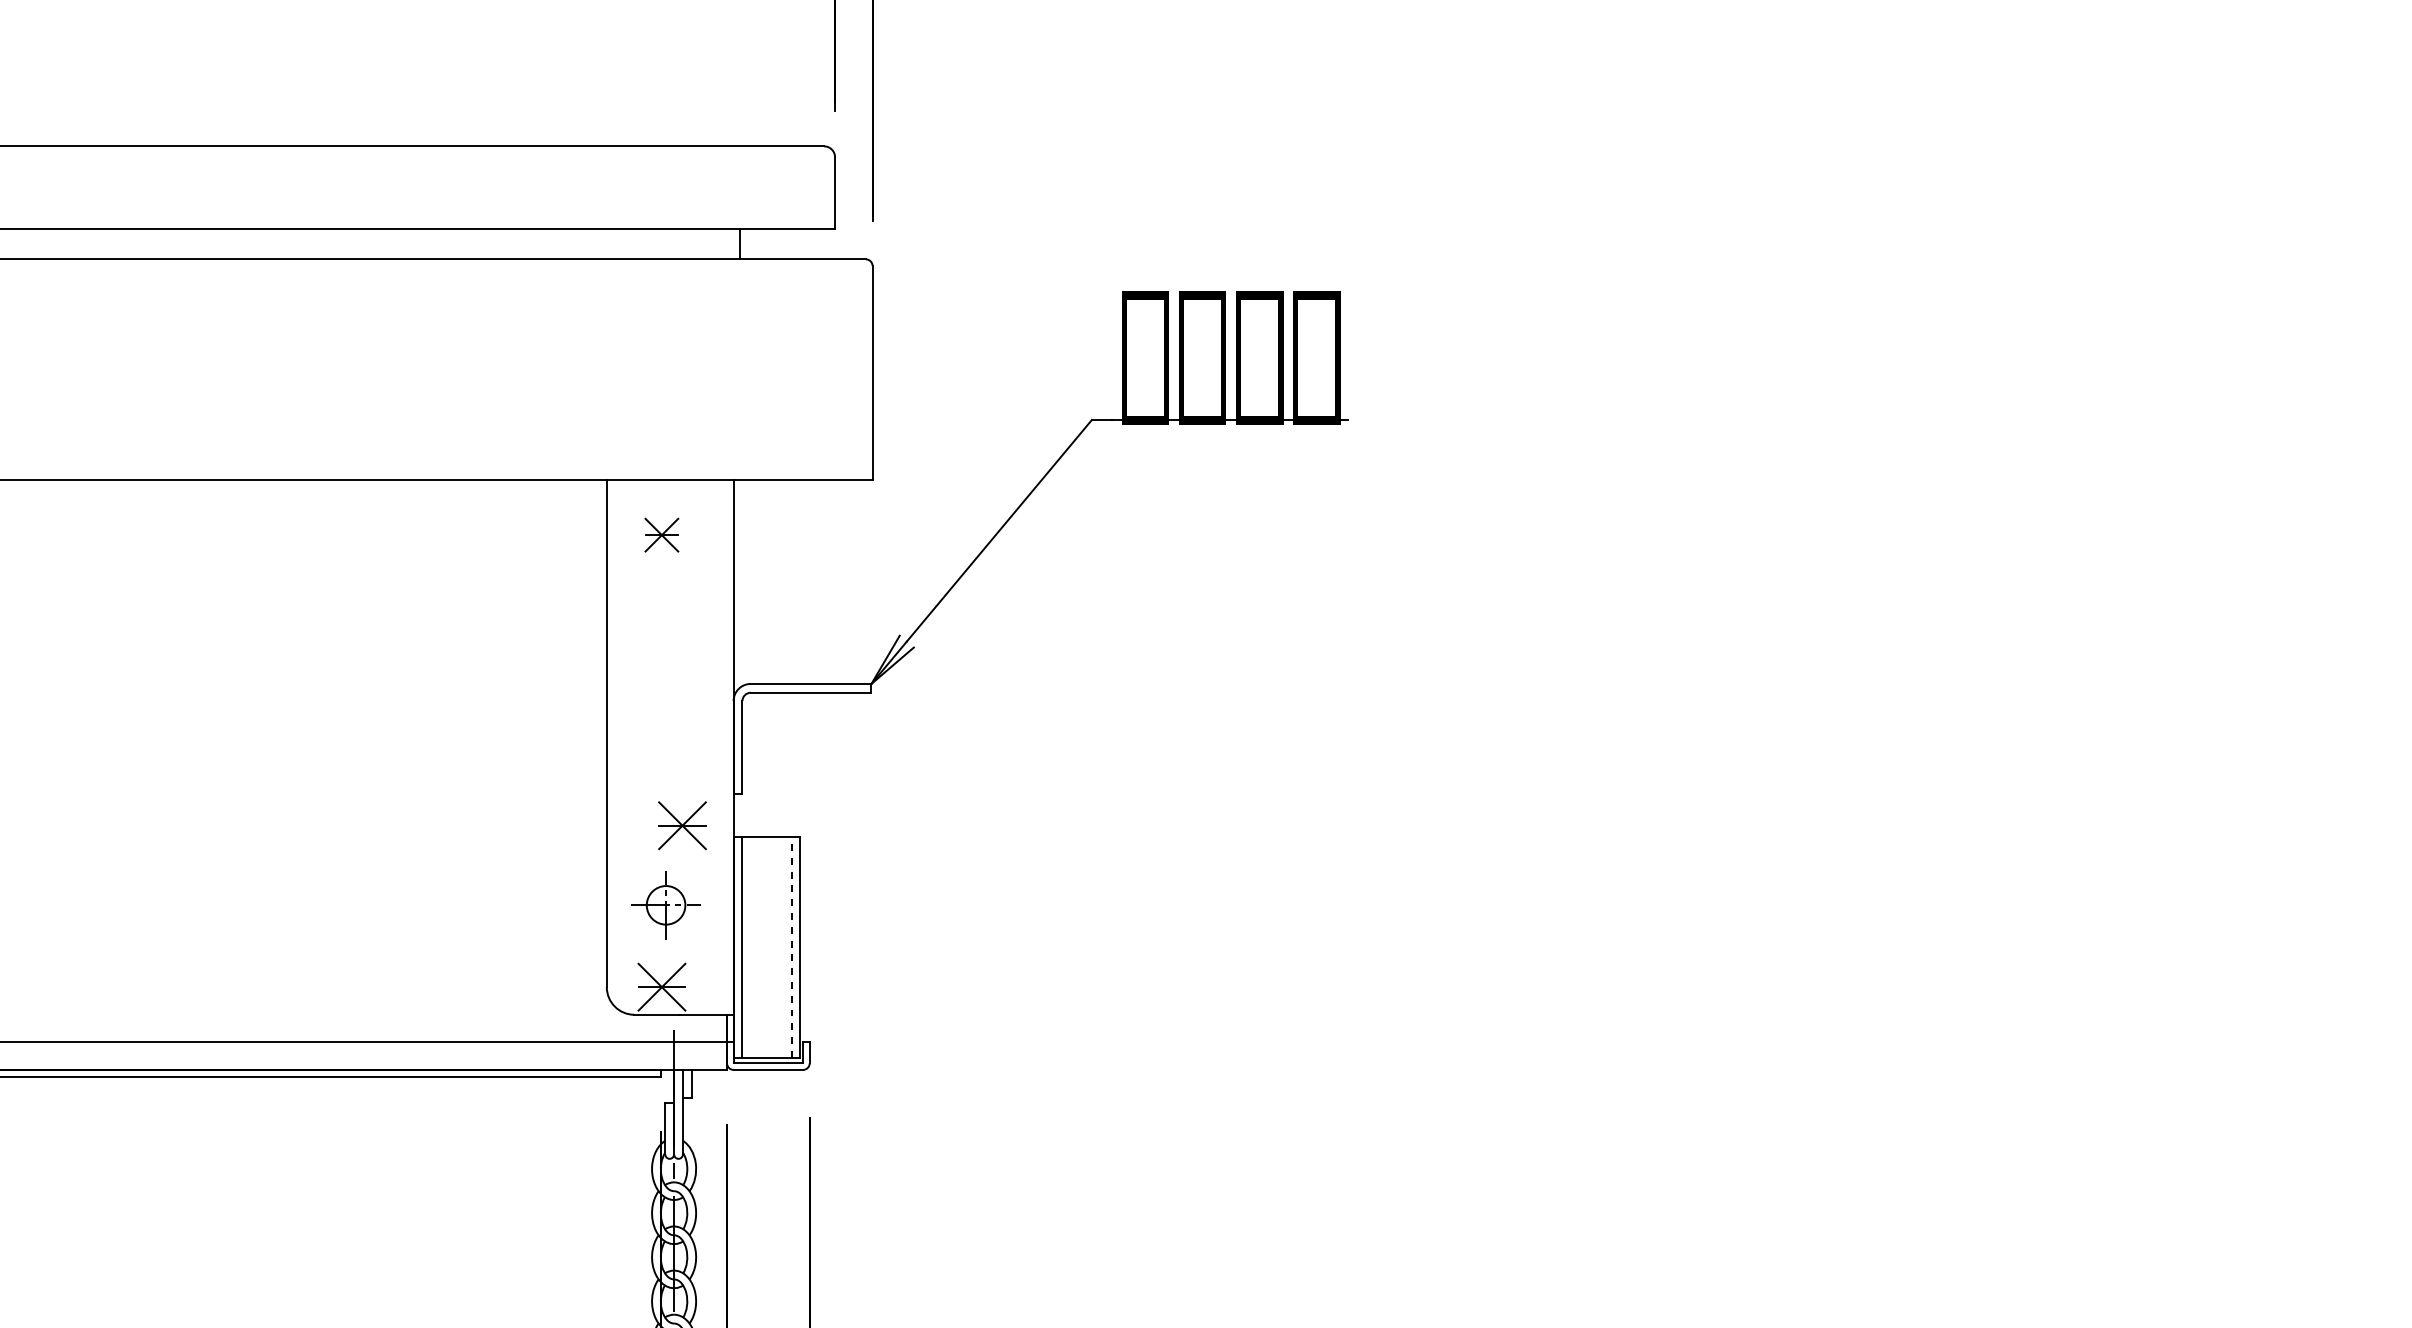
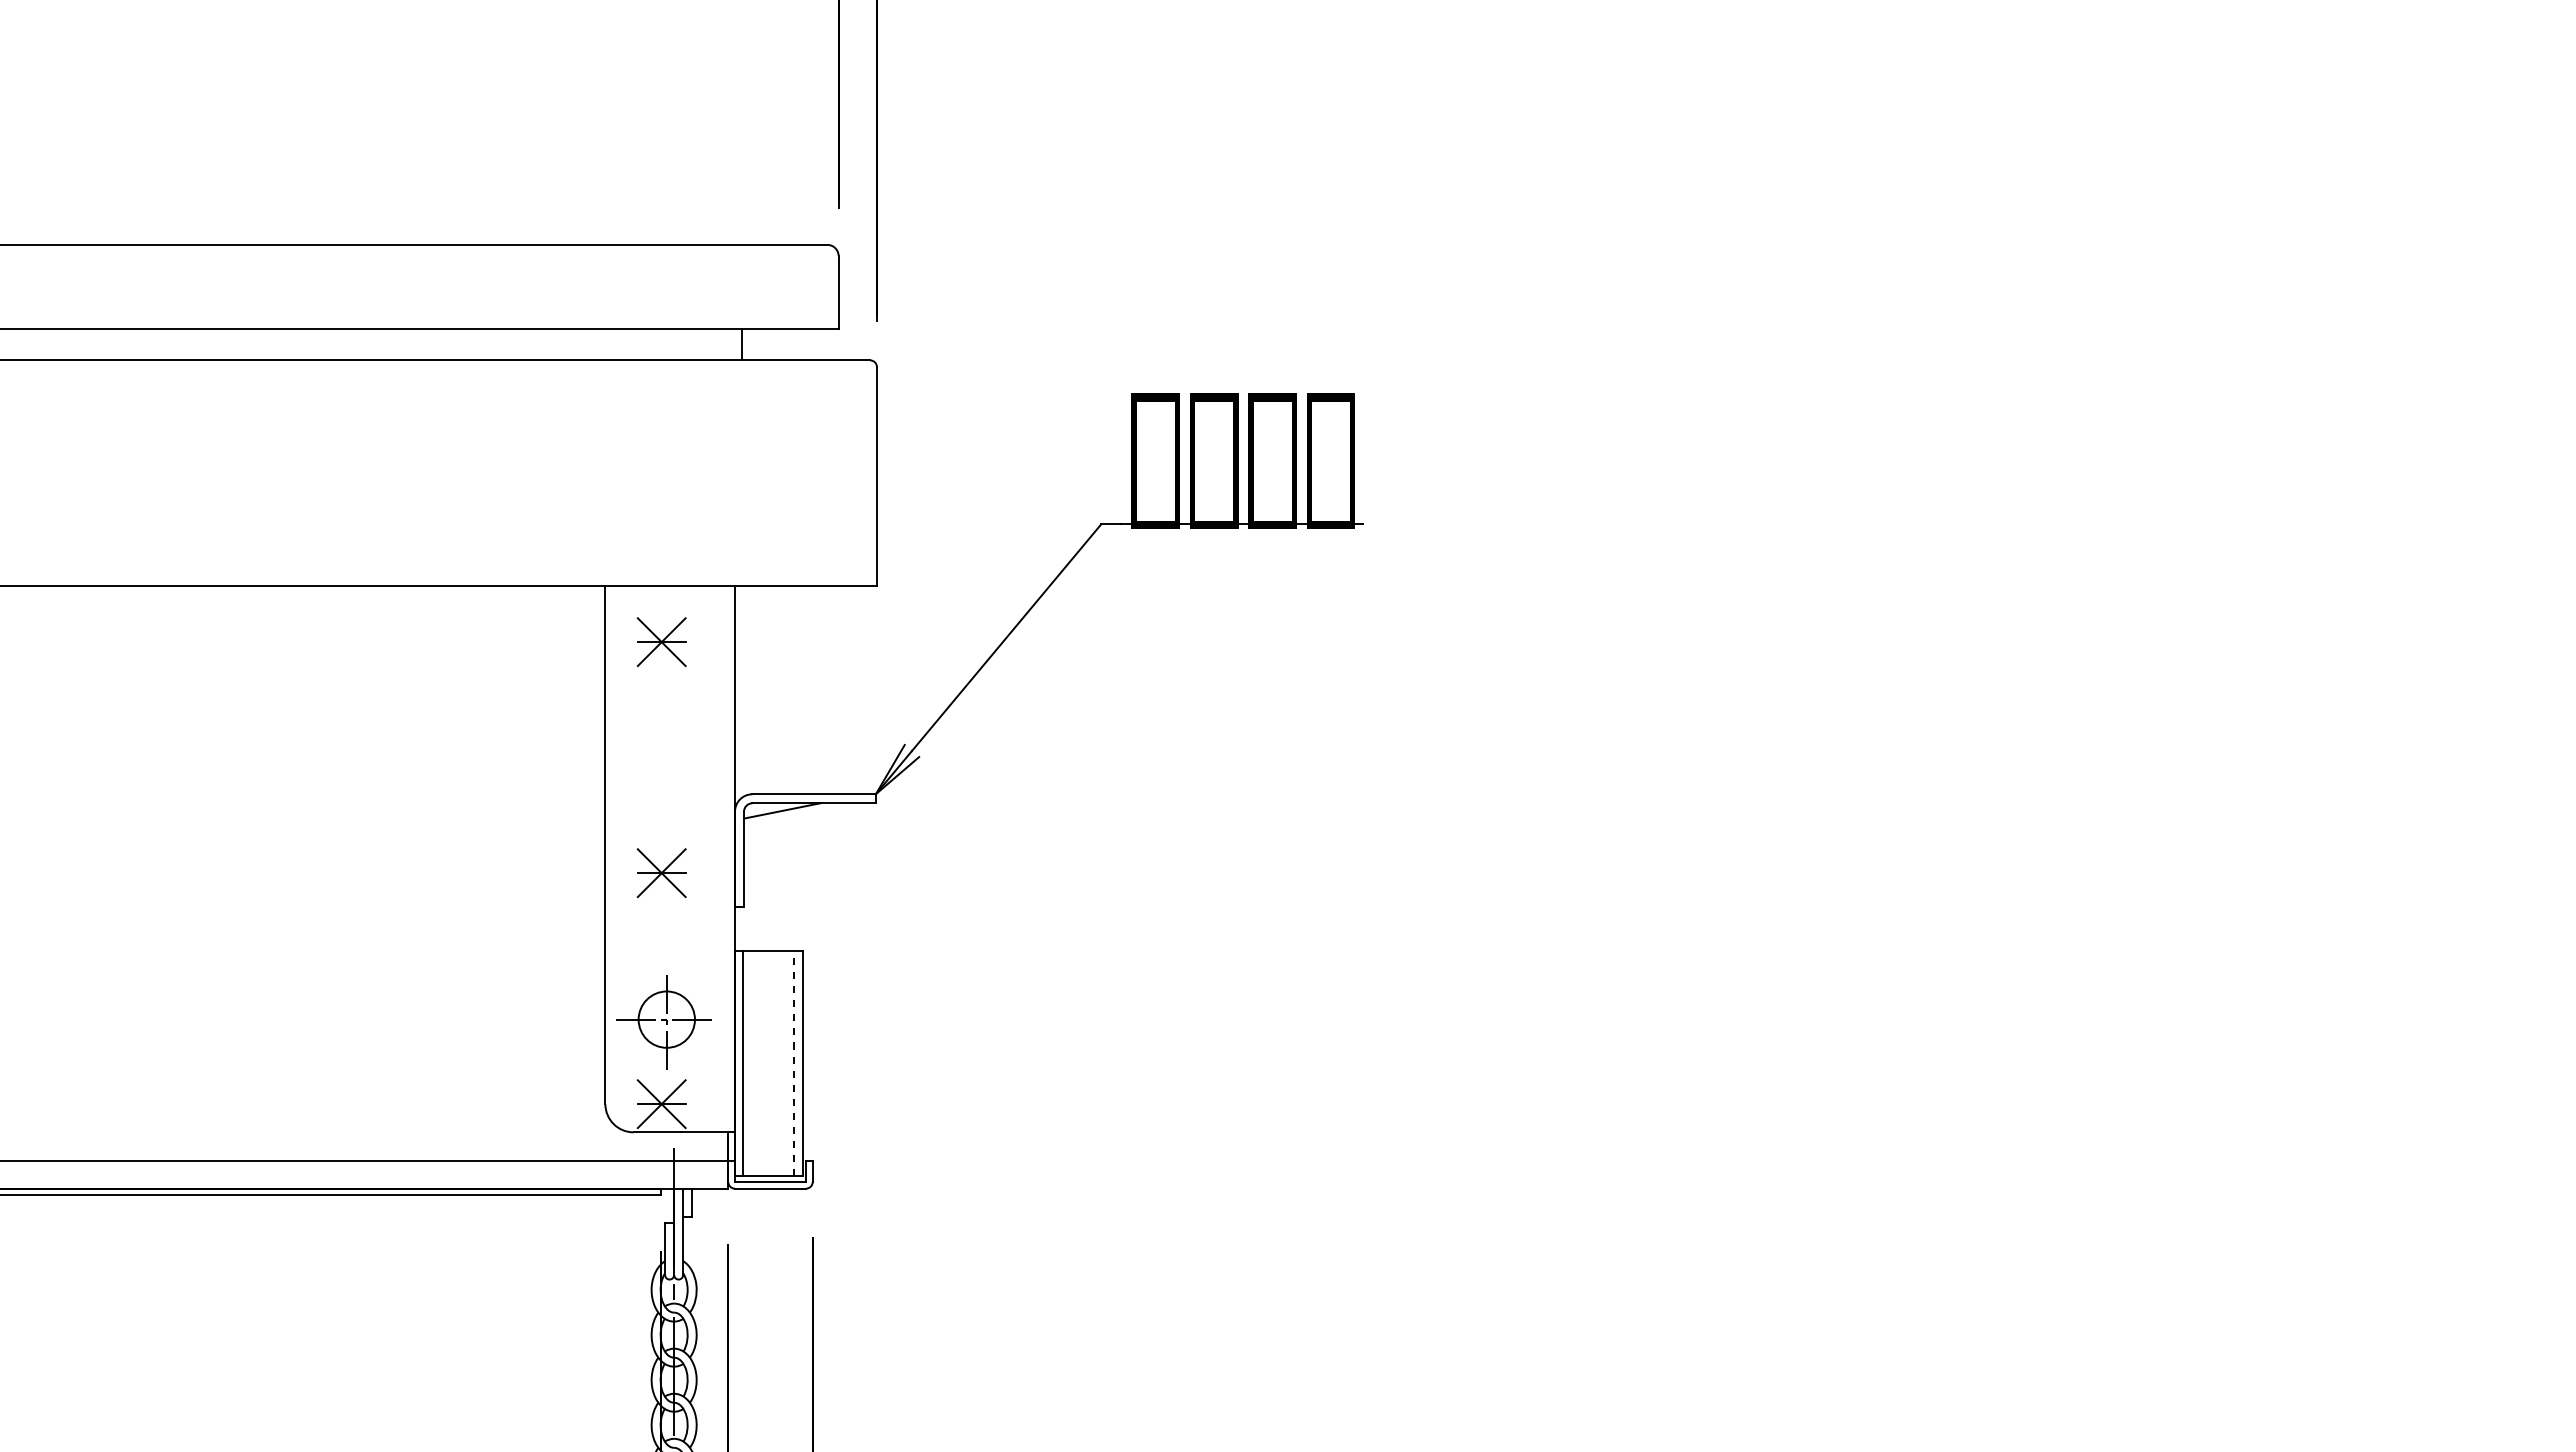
part: (661, 535) -> (661, 642), size x1.43
line: (780, 699) -> (782, 810), added
part: (682, 826) -> (661, 873), moved
part: (663, 907) -> (663, 1022), size x1.43

